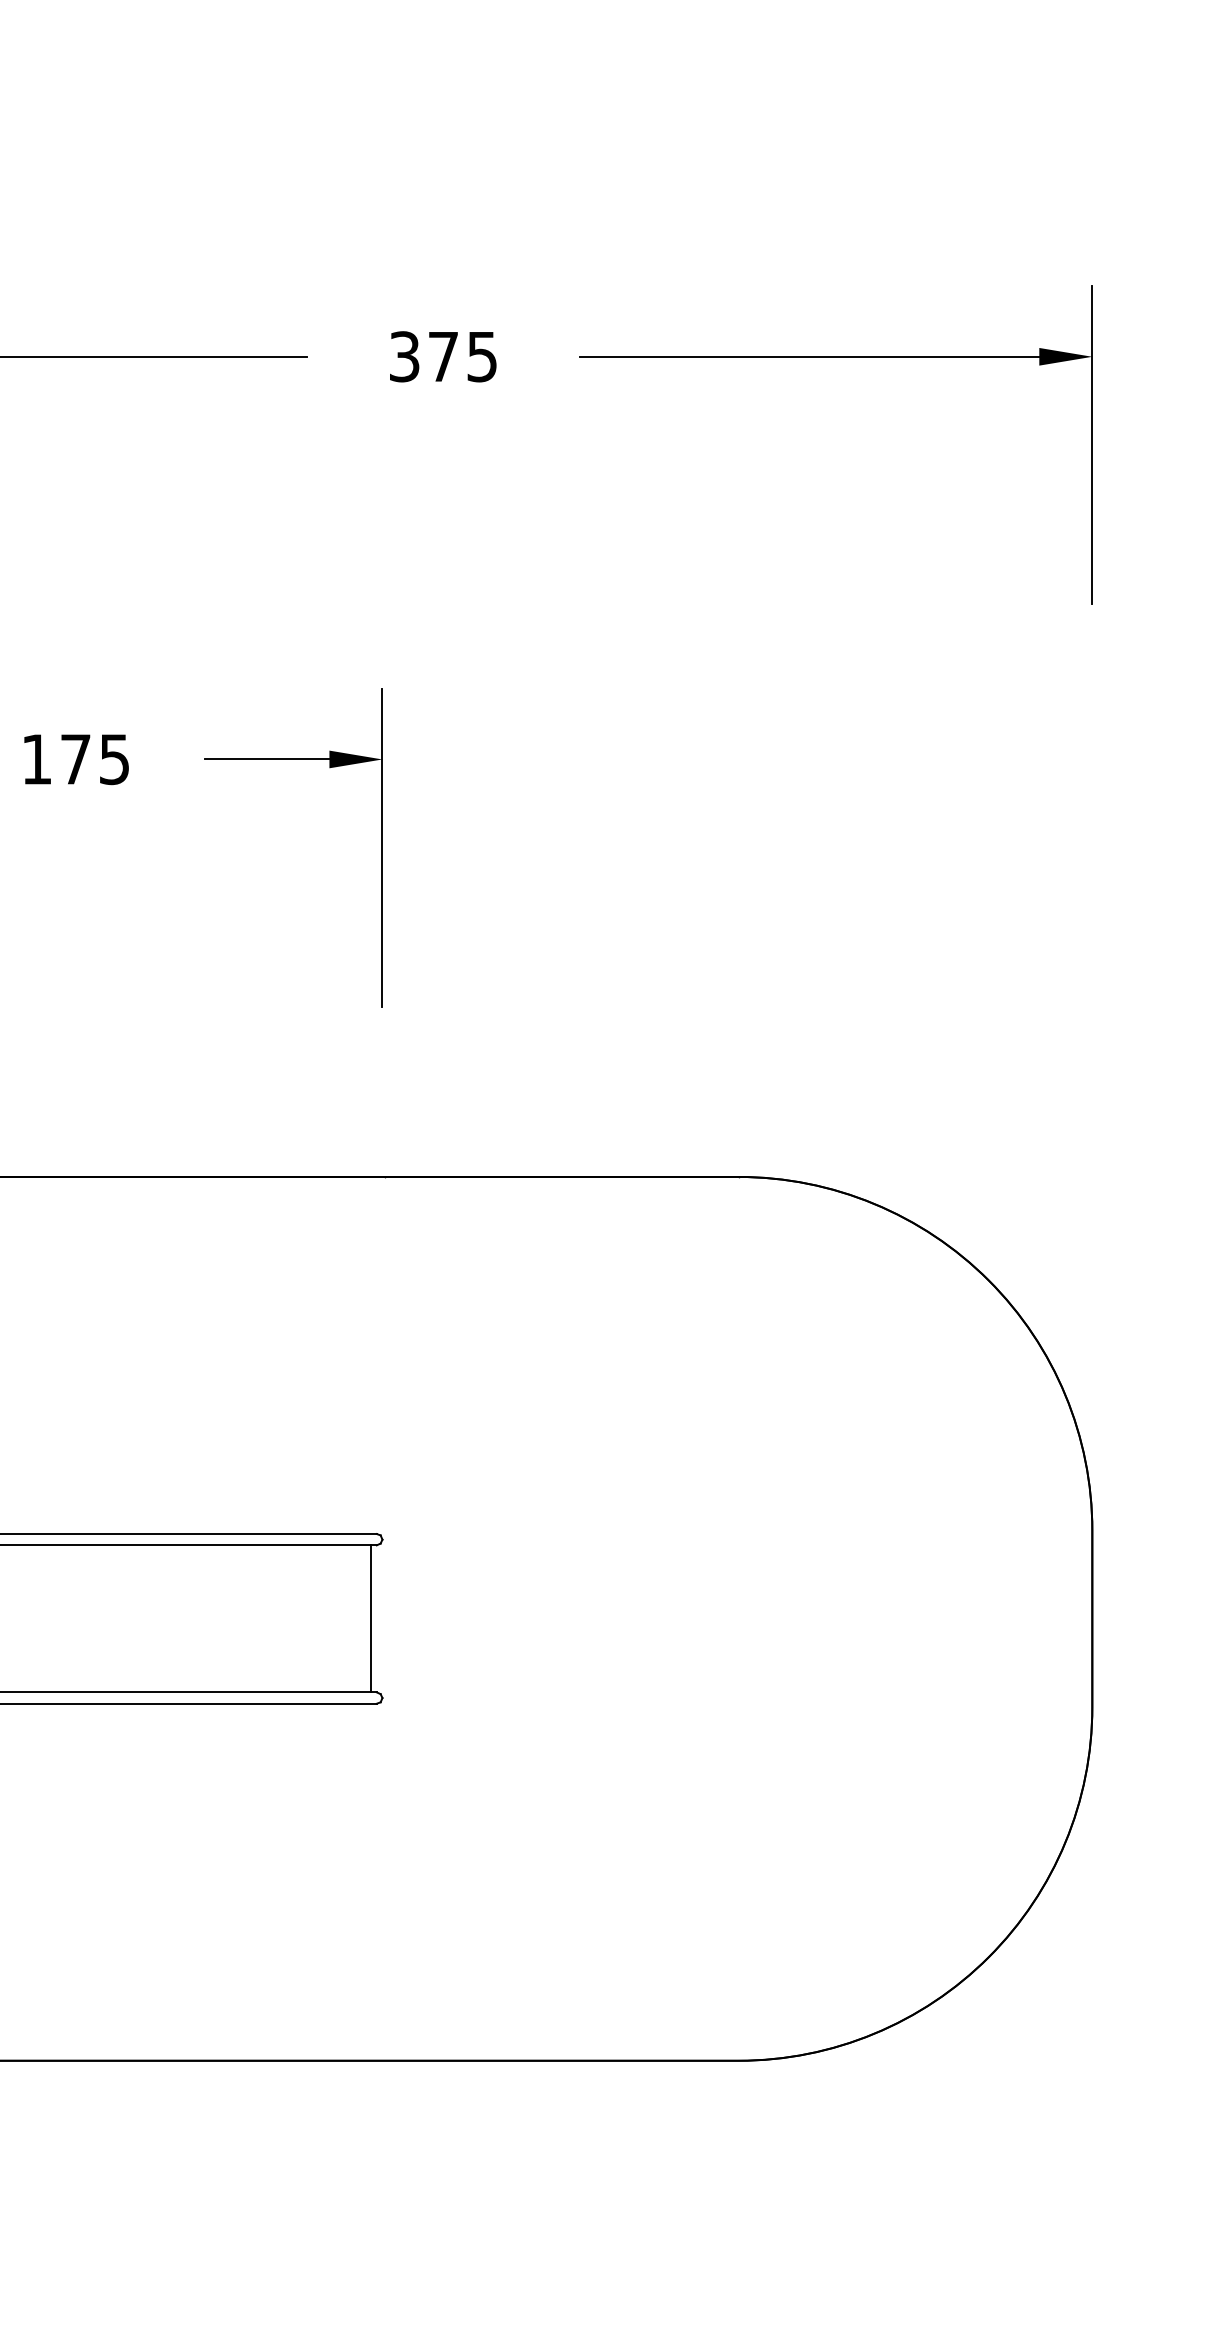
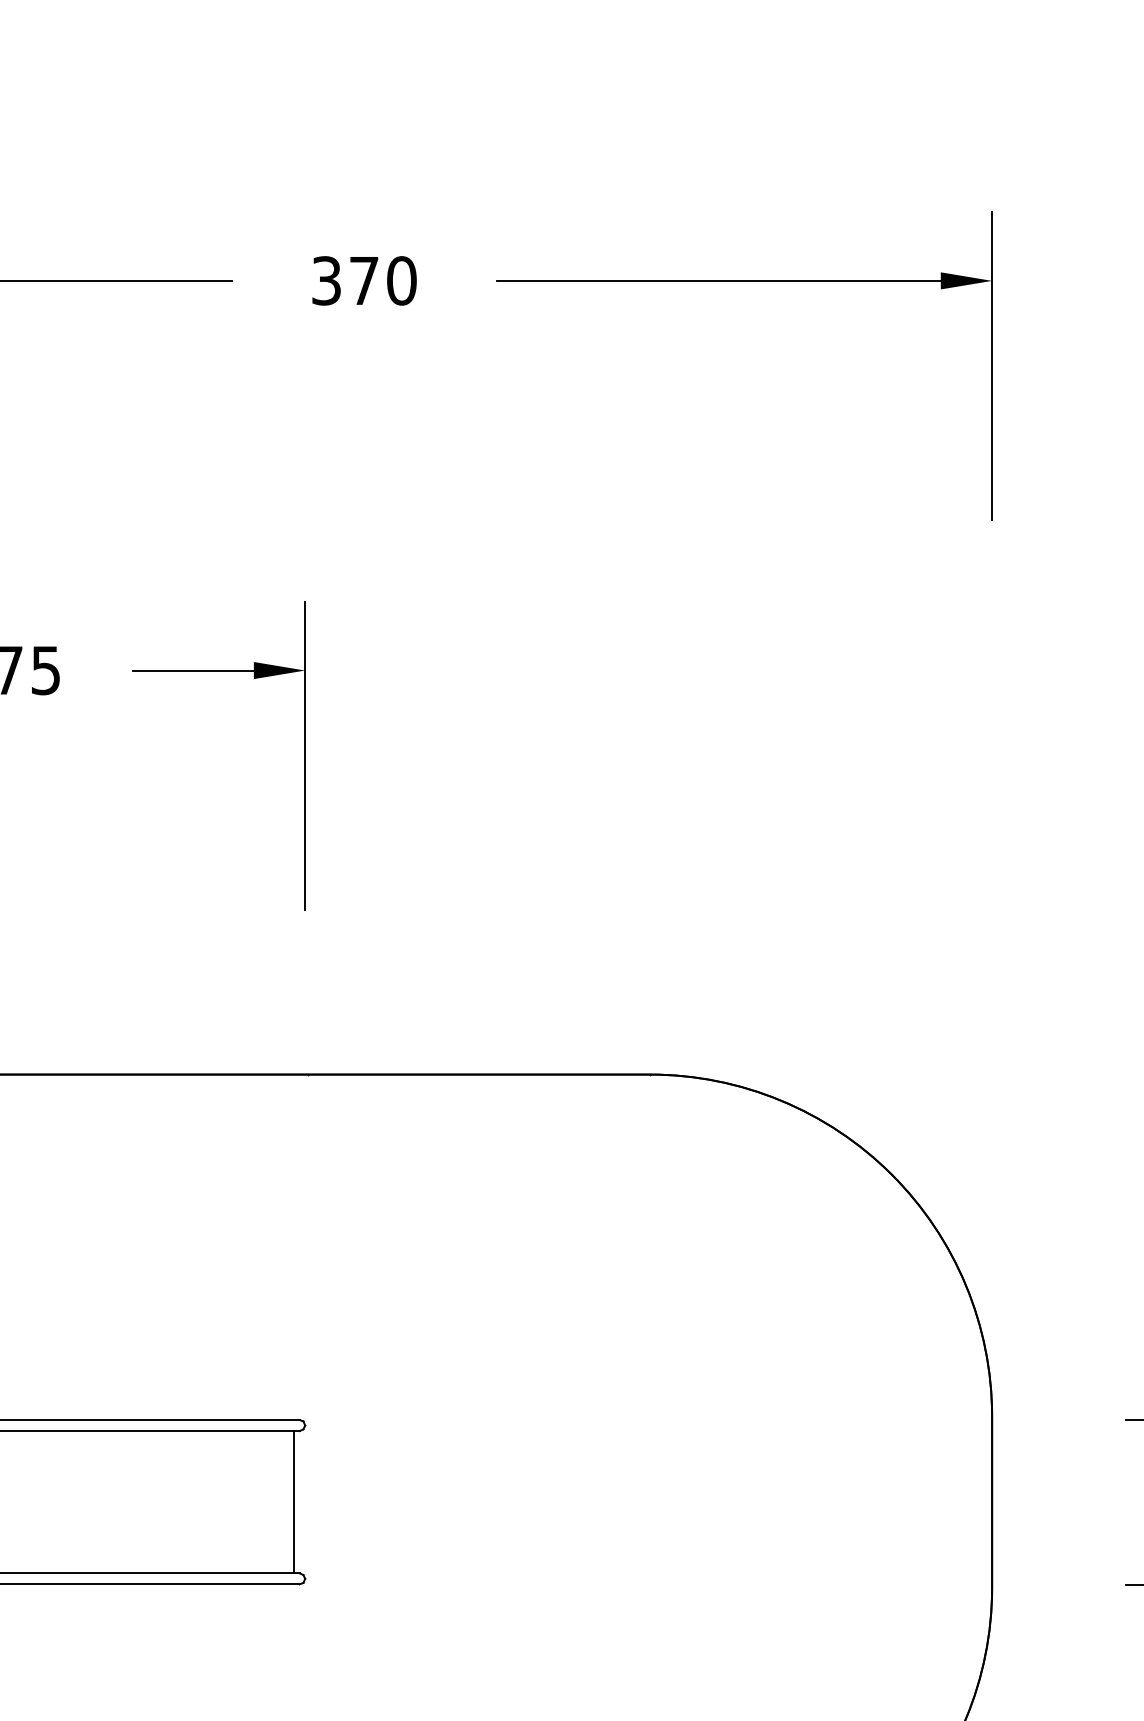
text: (482, 356) -> (401, 280), 375 -> 370

